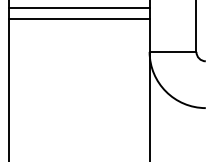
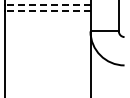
line: (78, 7) -> (47, 4), solid -> dashed
line: (78, 19) -> (47, 11), solid -> dashed

